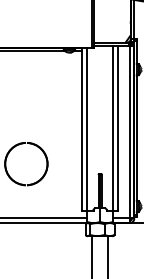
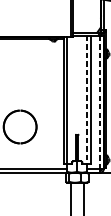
line: (113, 128) -> (87, 99), solid -> dashed
line: (129, 131) -> (100, 101), solid -> dashed

